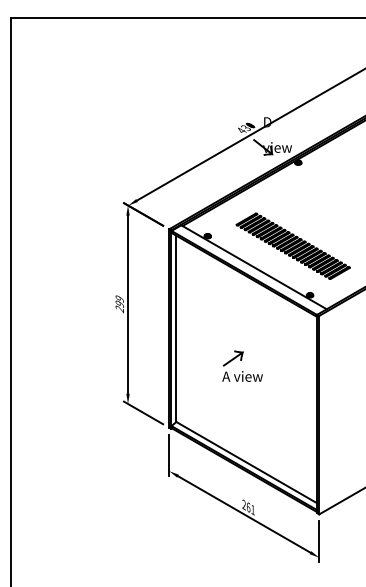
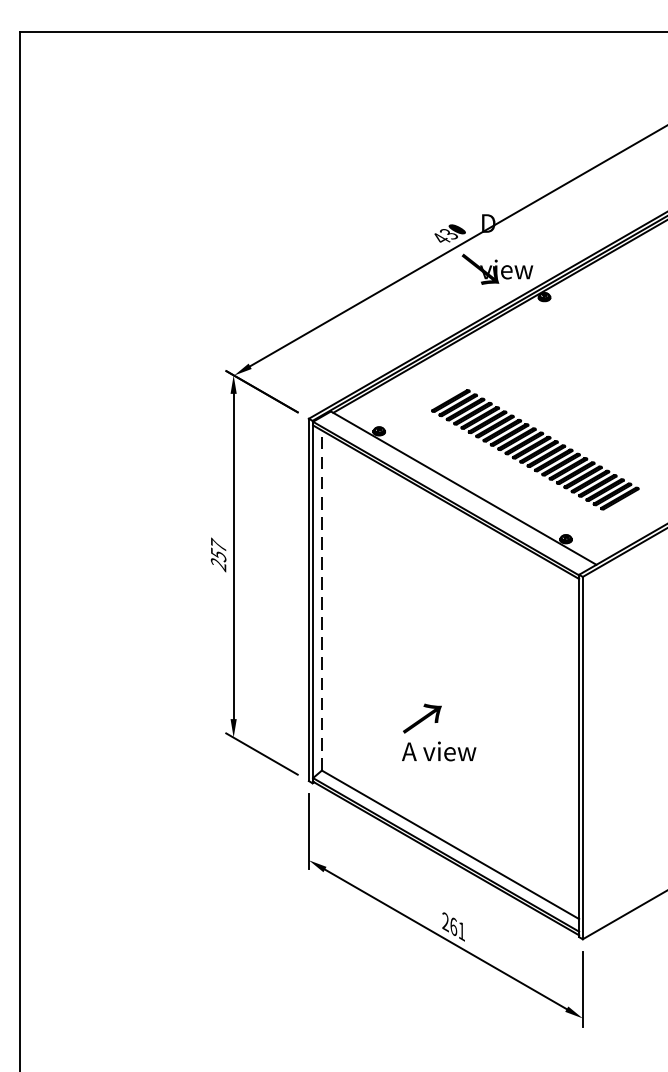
text: (119, 300) -> (218, 548), 299 -> 257
line: (176, 328) -> (322, 599), solid -> dashed
text: (242, 365) -> (438, 731), moved

